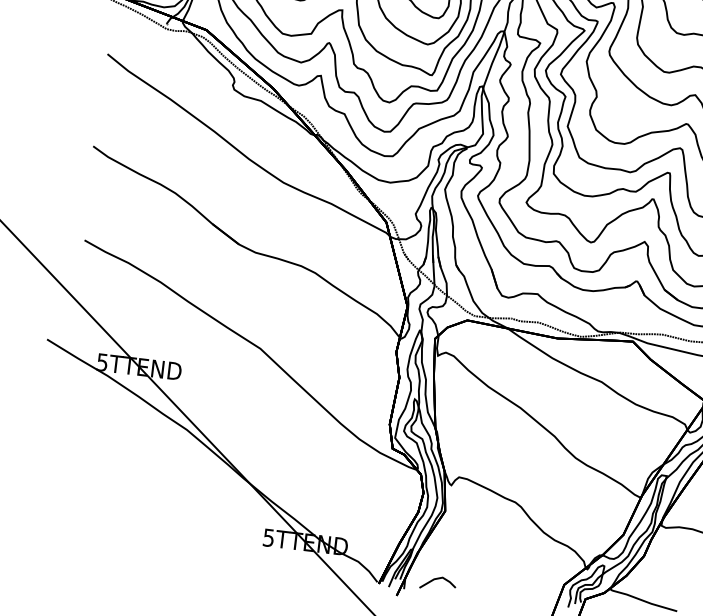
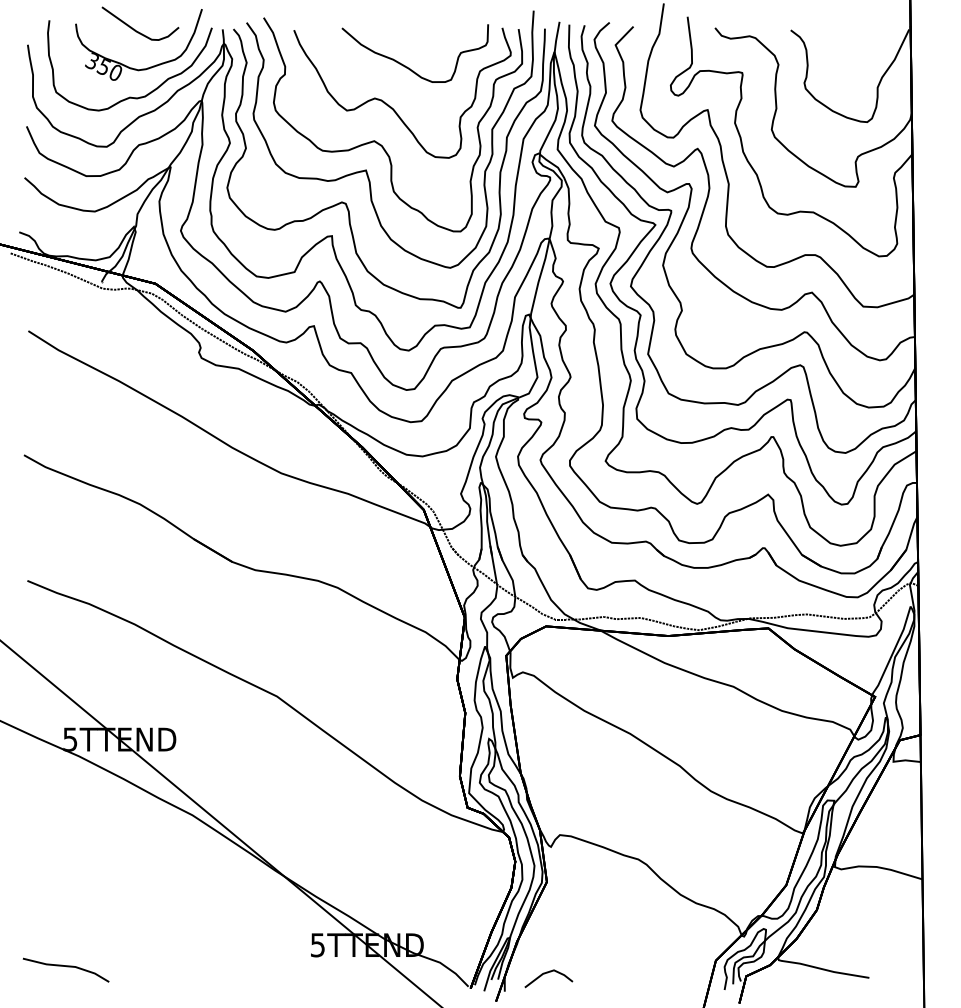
line: (79, 532) -> (66, 967), added

